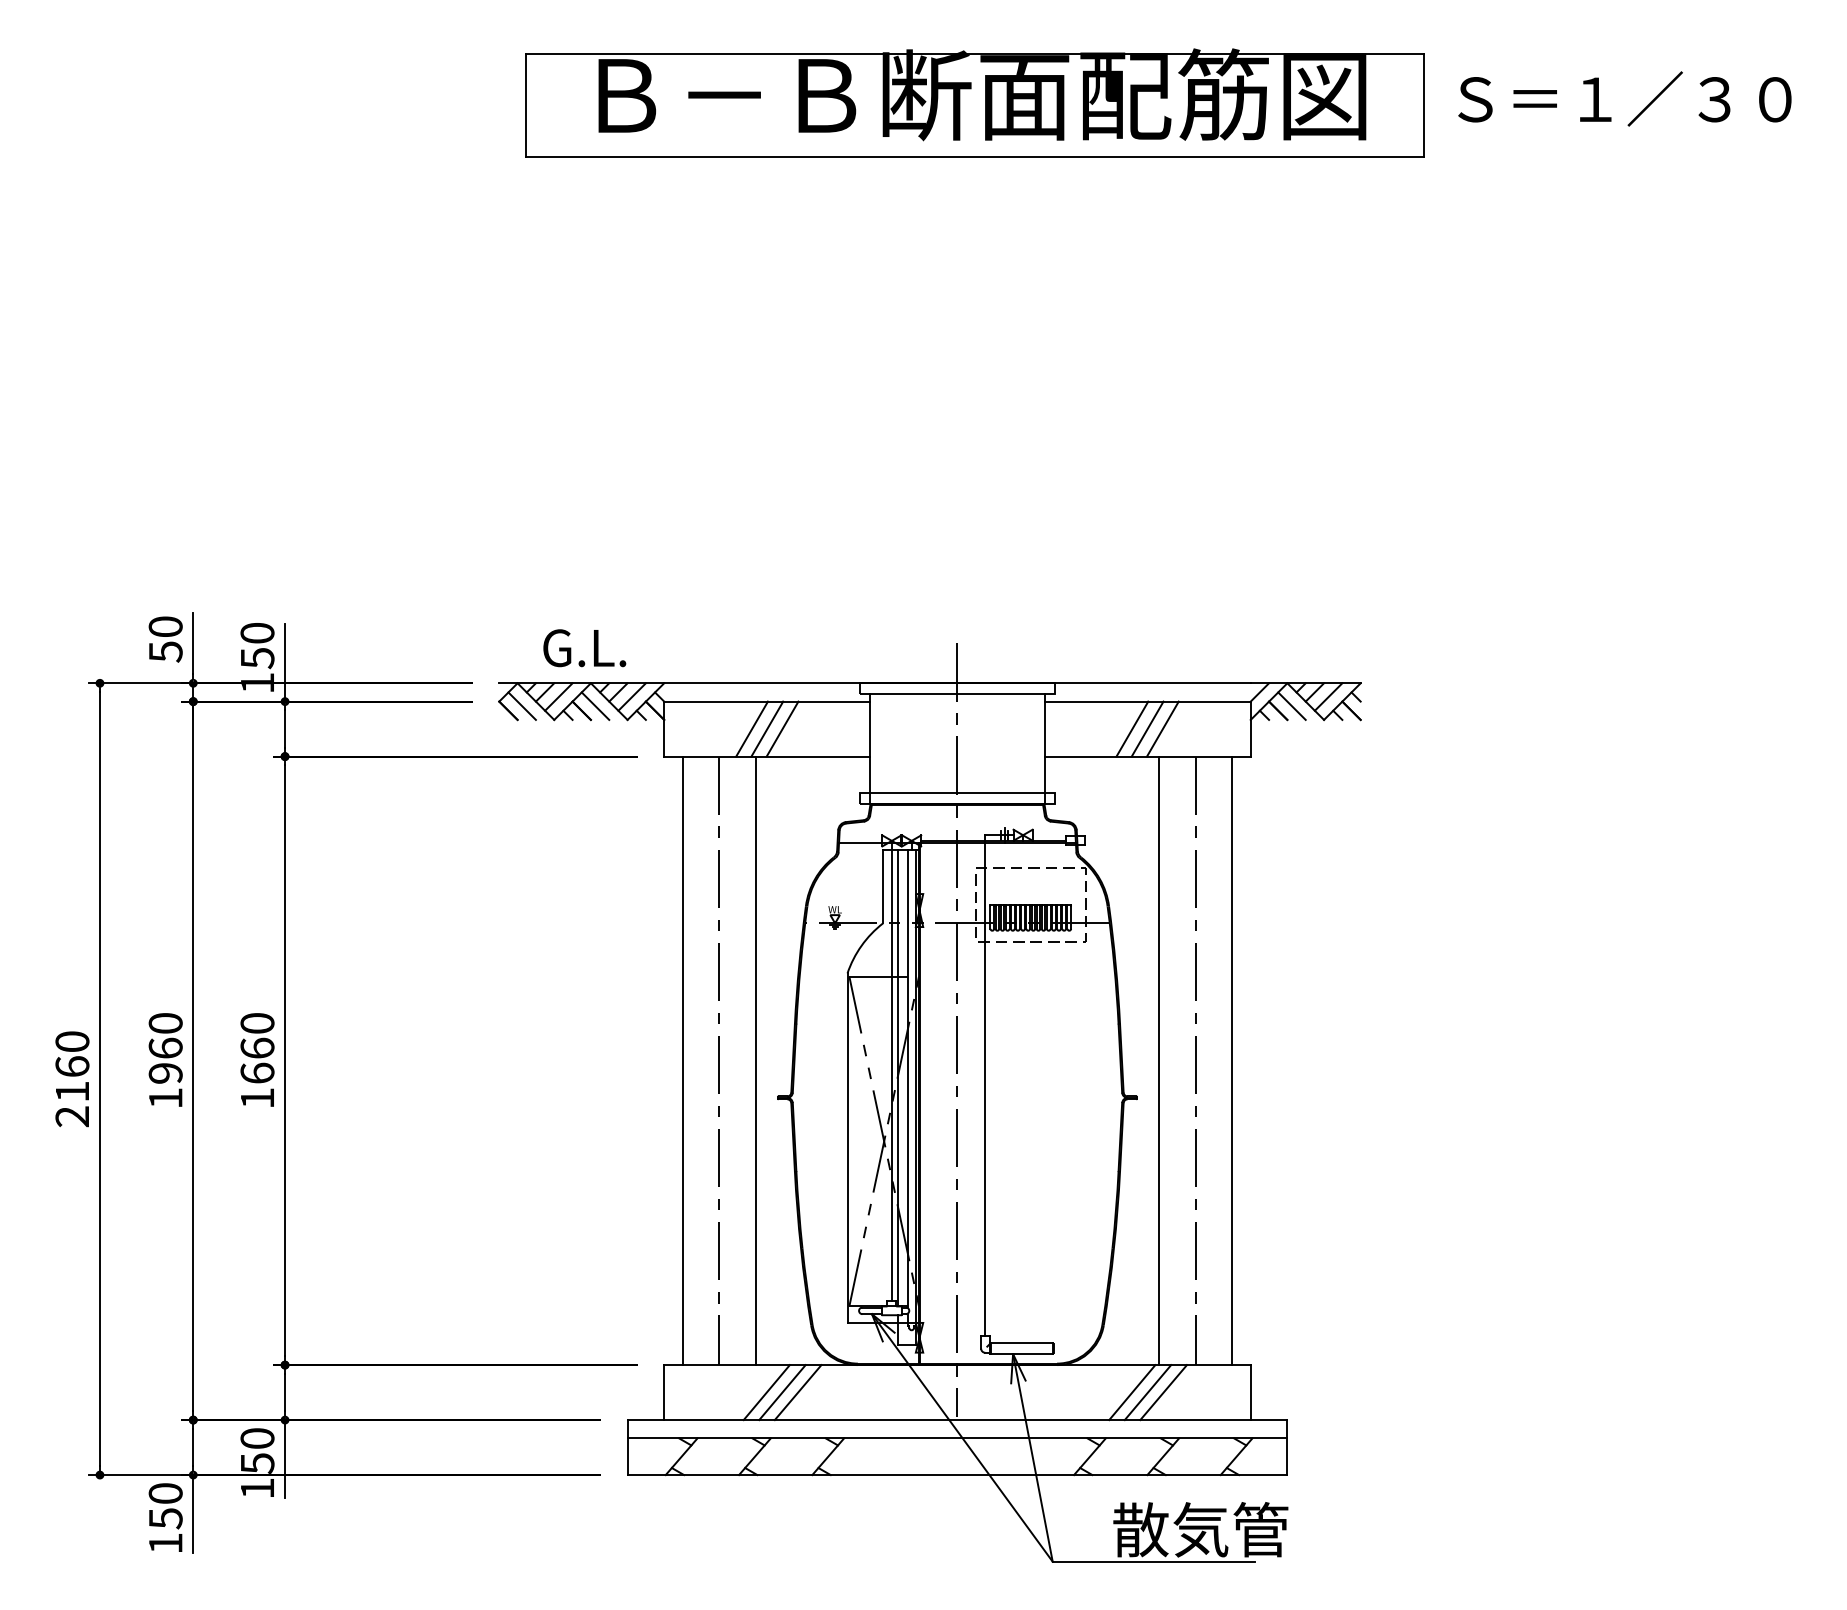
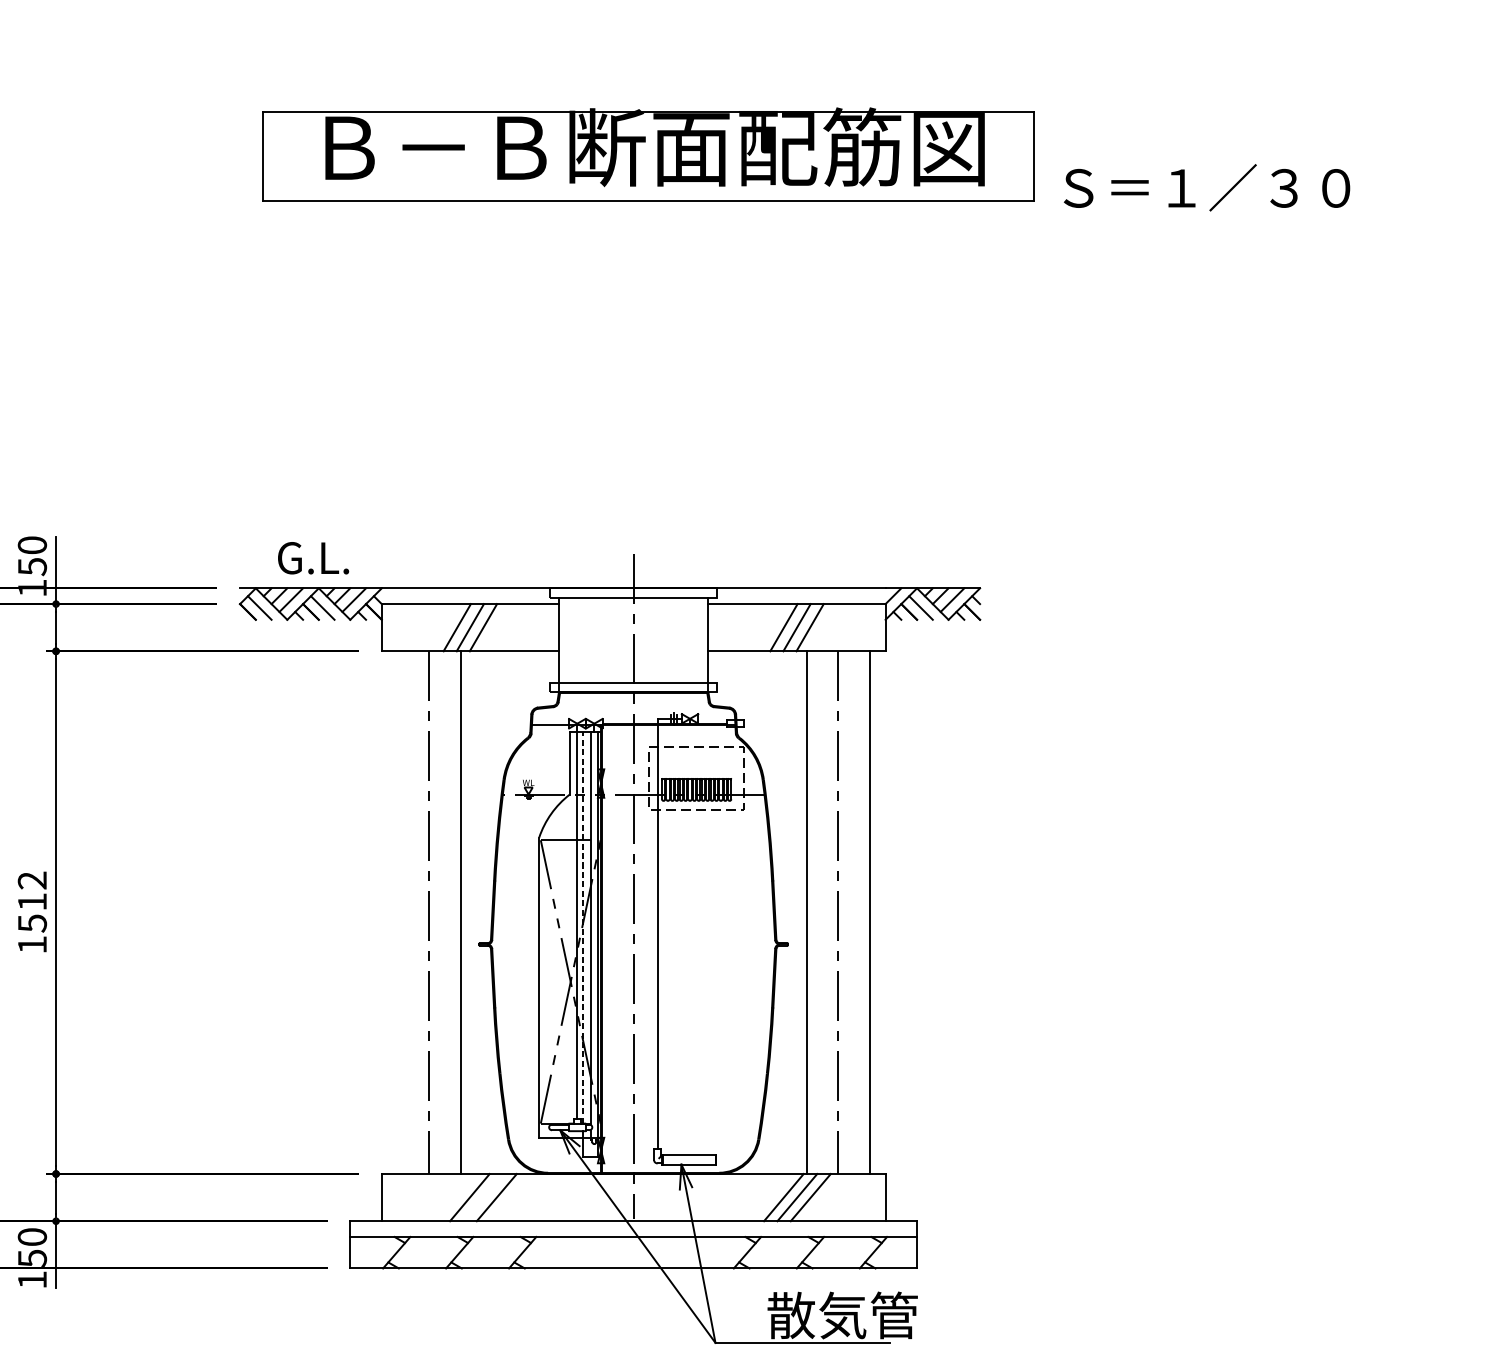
text: (1624, 98) -> (1206, 187), moved
part: (974, 102) -> (648, 153), moved
text: (257, 1048) -> (32, 902), 1660 -> 1512
line: (682, 1060) -> (397, 912), removed
line: (898, 1077) -> (583, 926), solid -> dashed
line: (782, 1392) -> (483, 1197), removed

